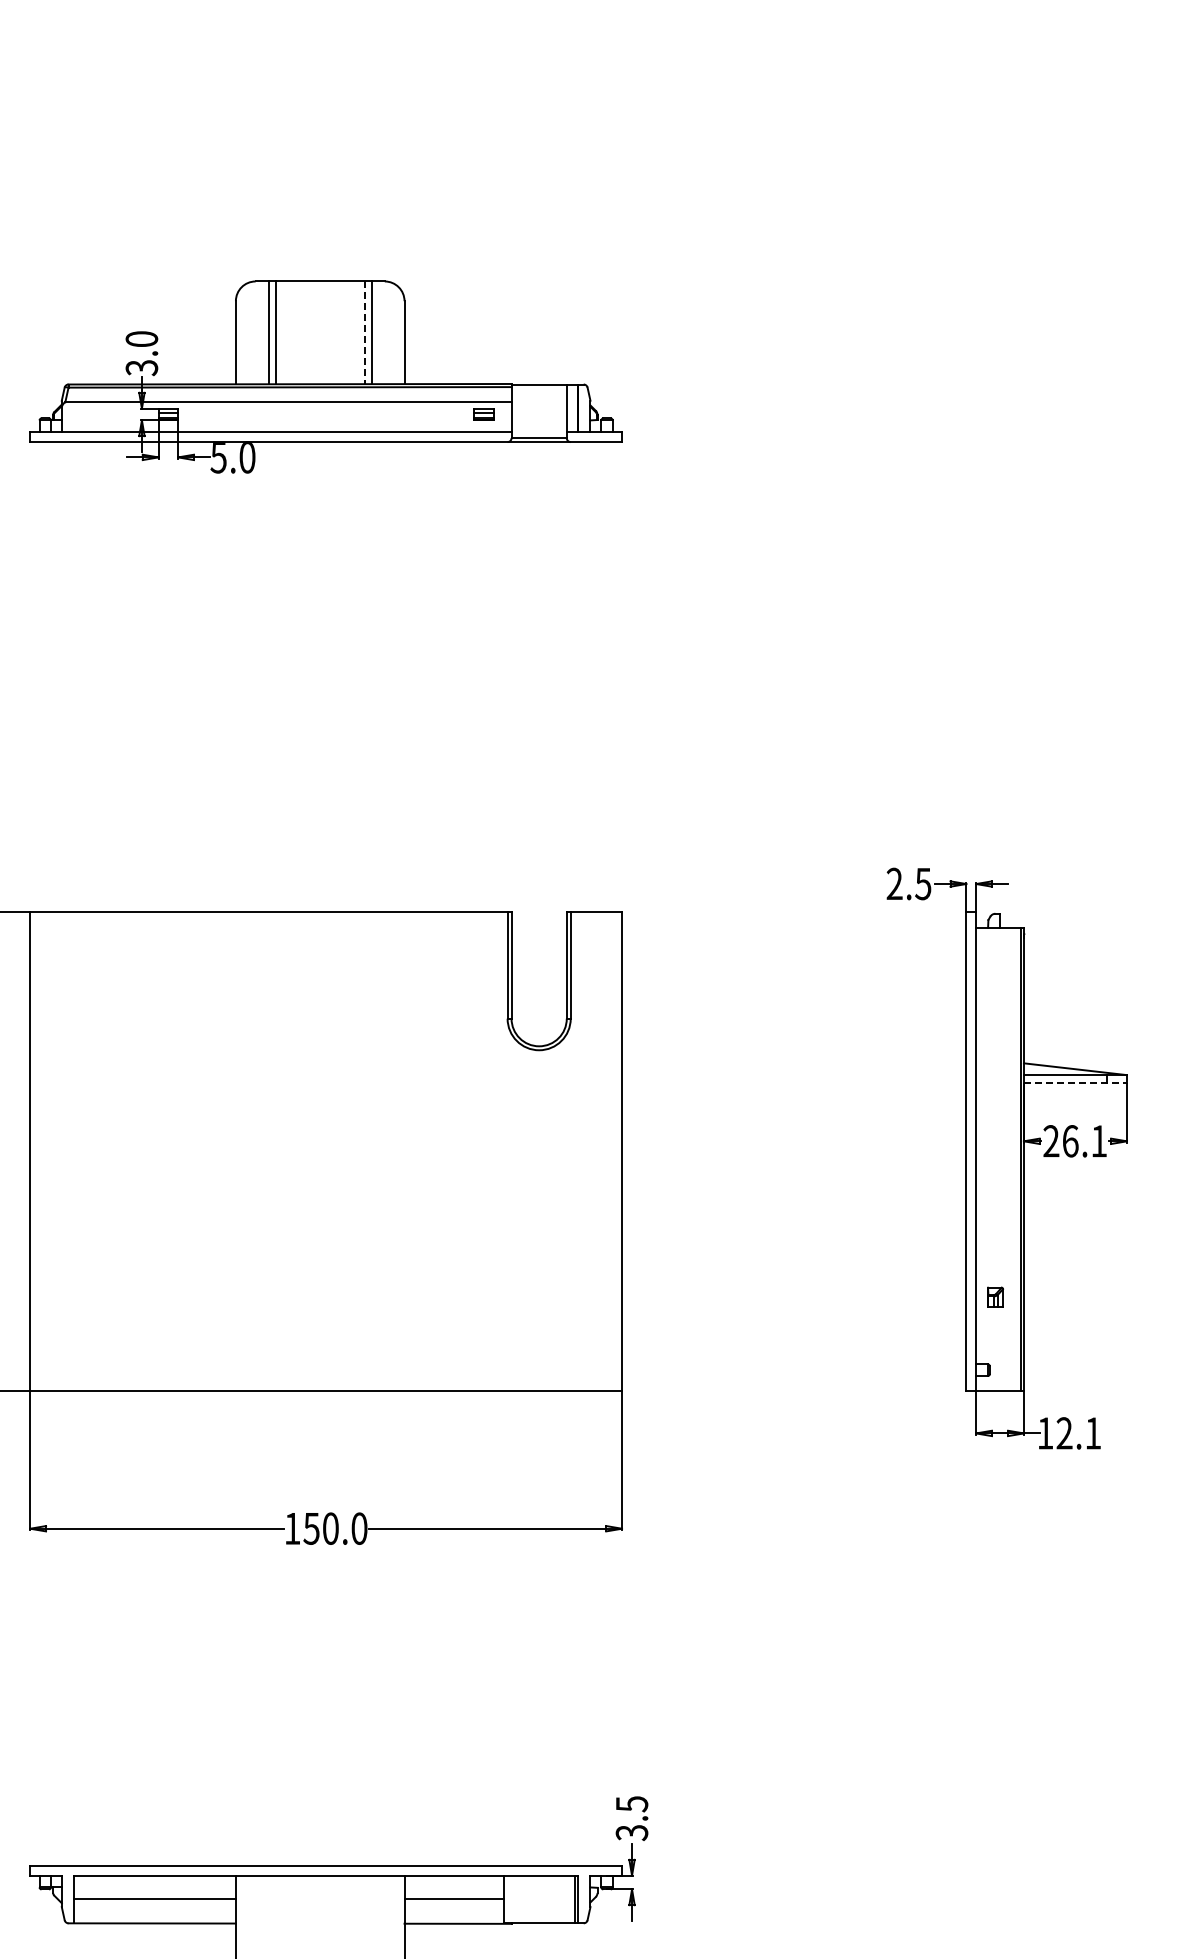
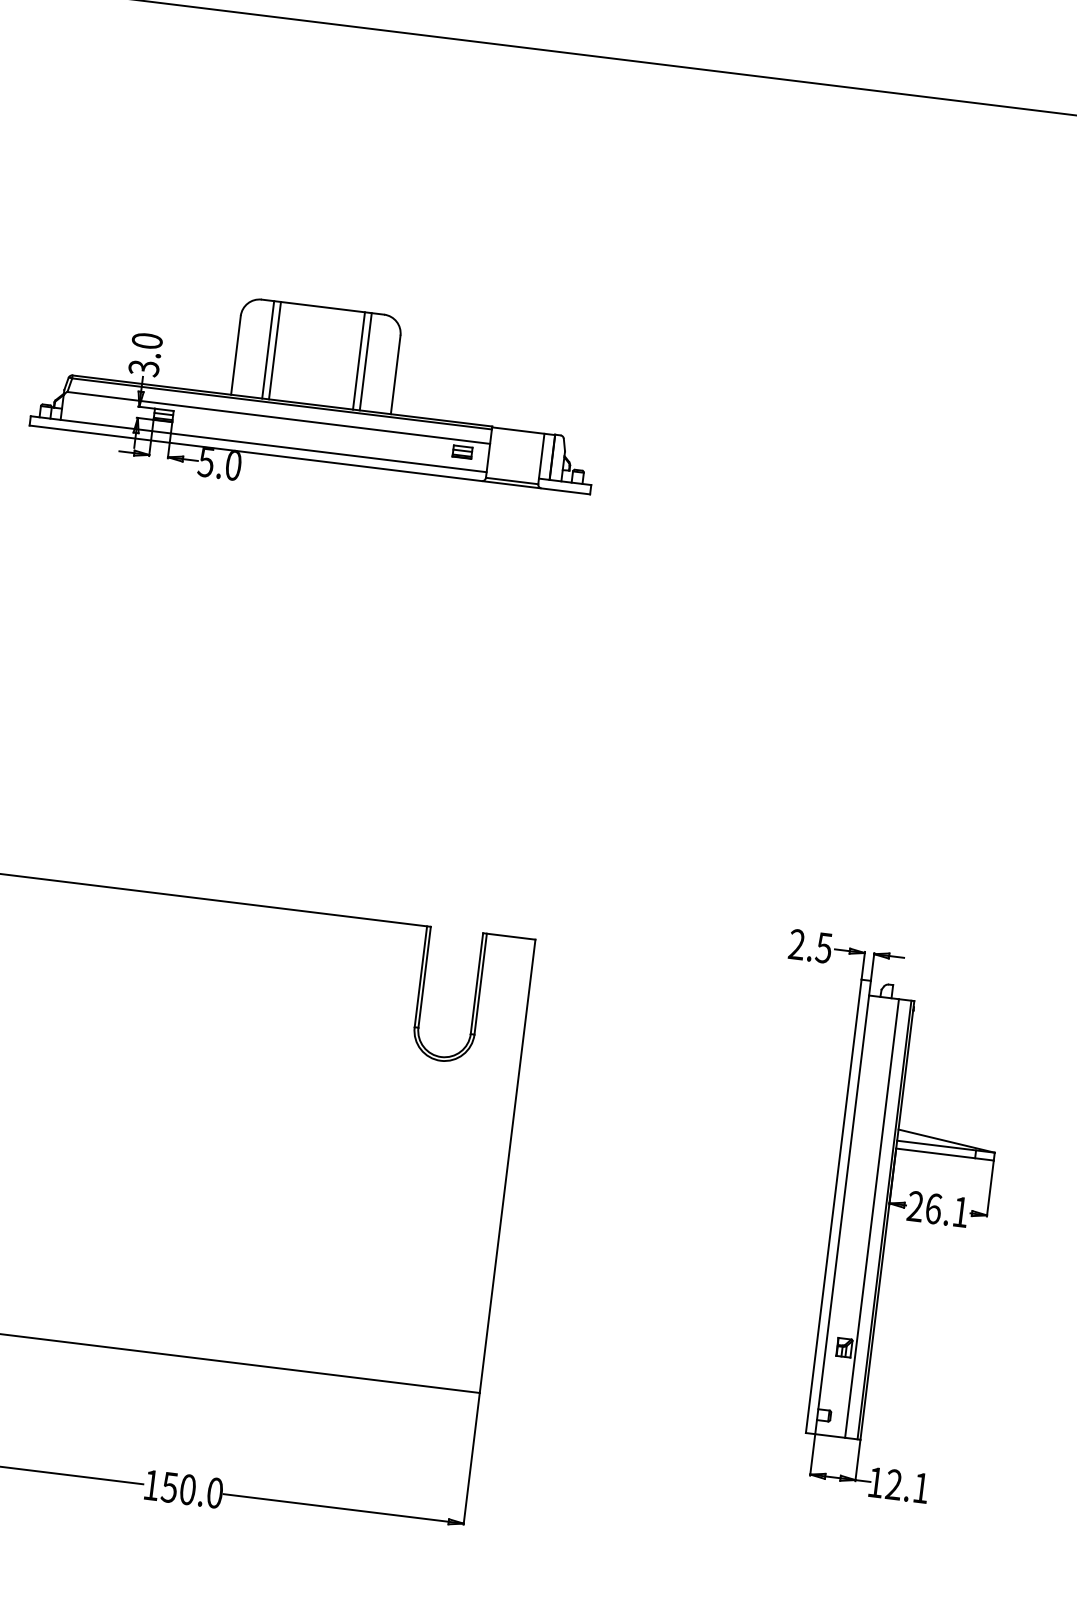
line: (364, 333) -> (358, 361), dashed -> solid
line: (1075, 1083) -> (945, 1154), dashed -> solid
line: (1007, 1158) -> (871, 1217), added

